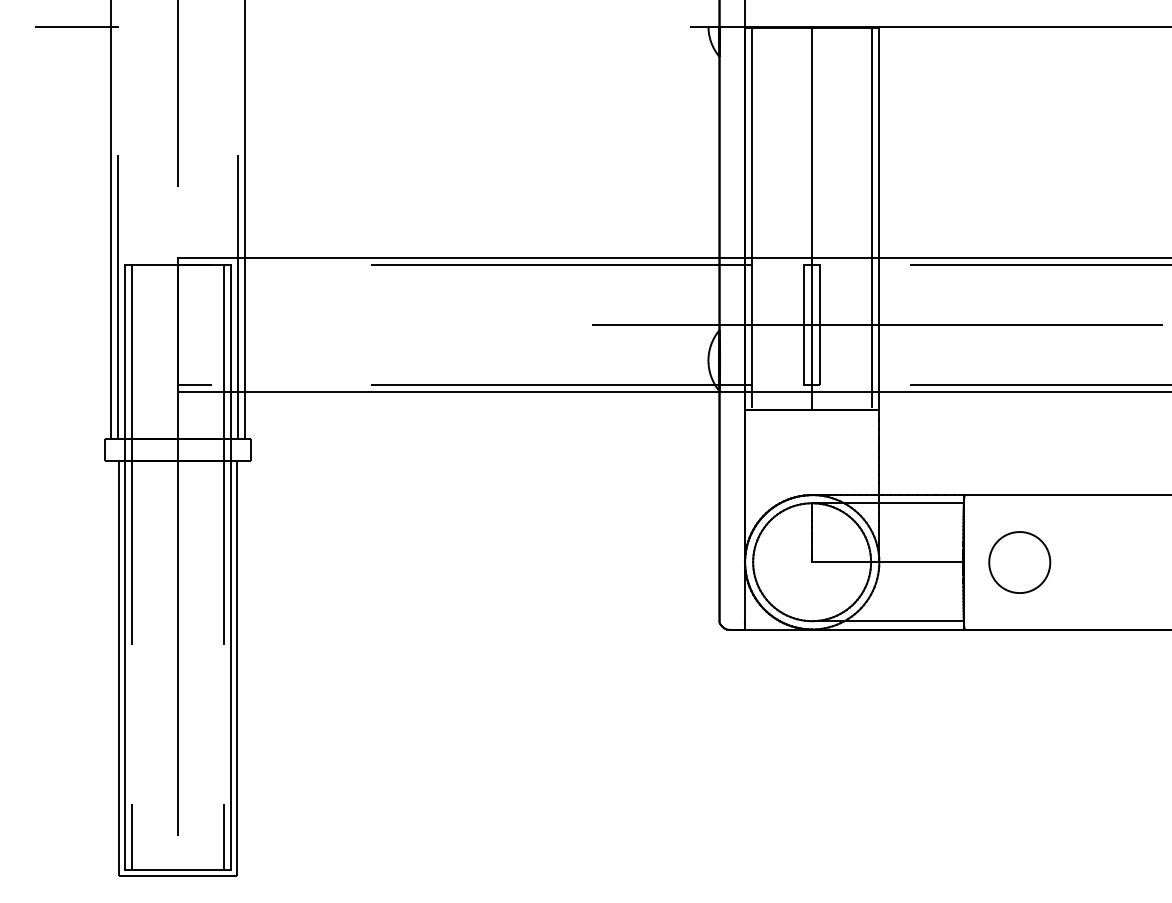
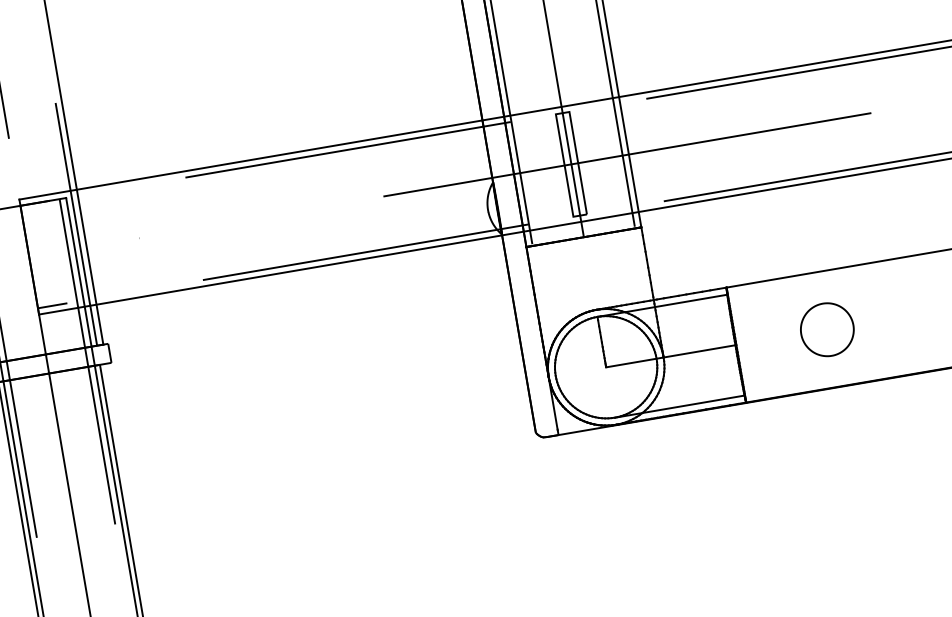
part: (1019, 562) -> (827, 329), moved

